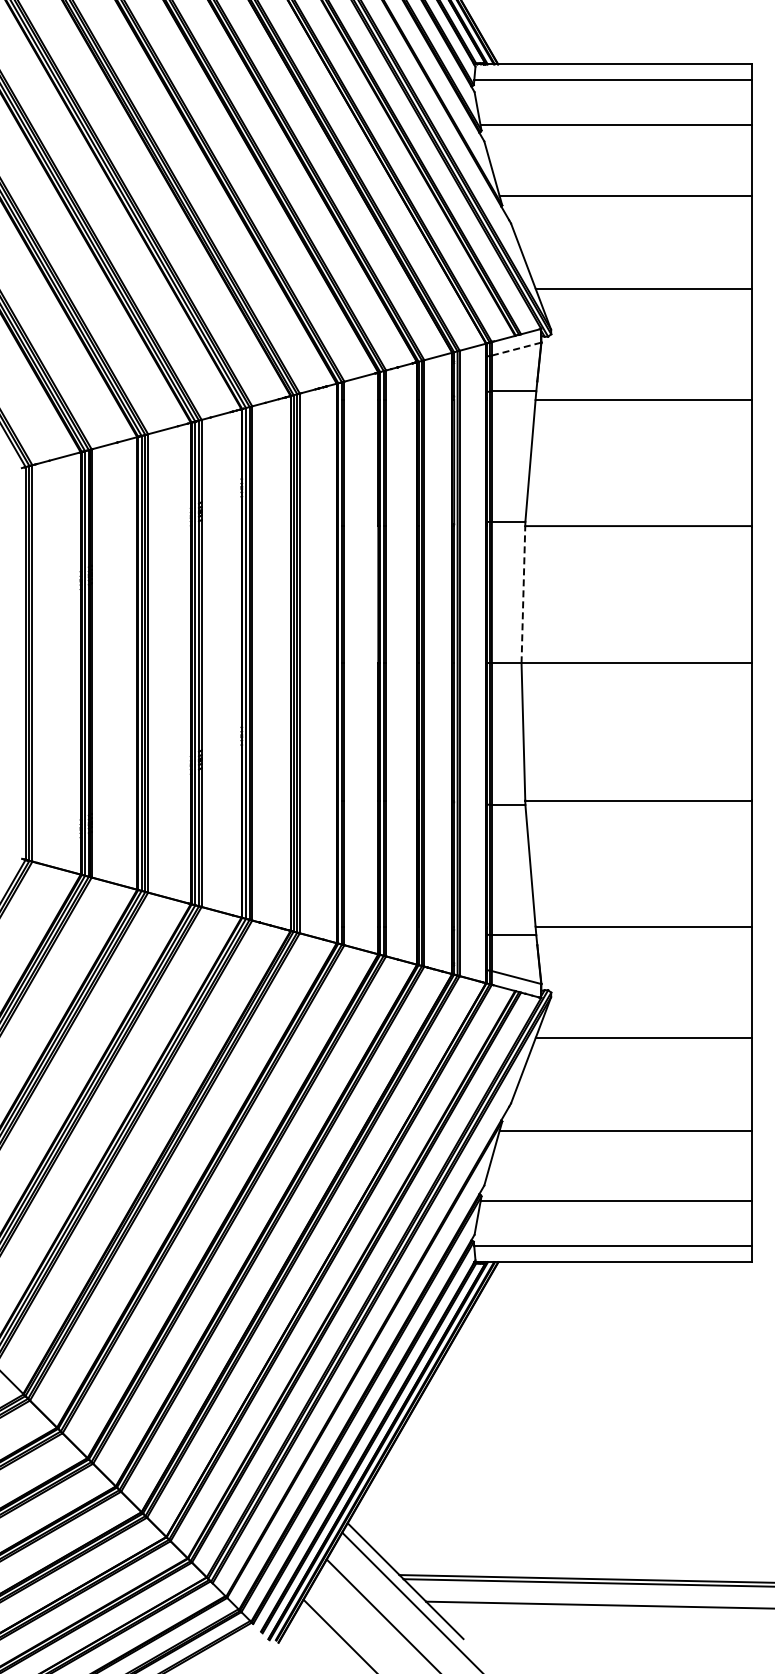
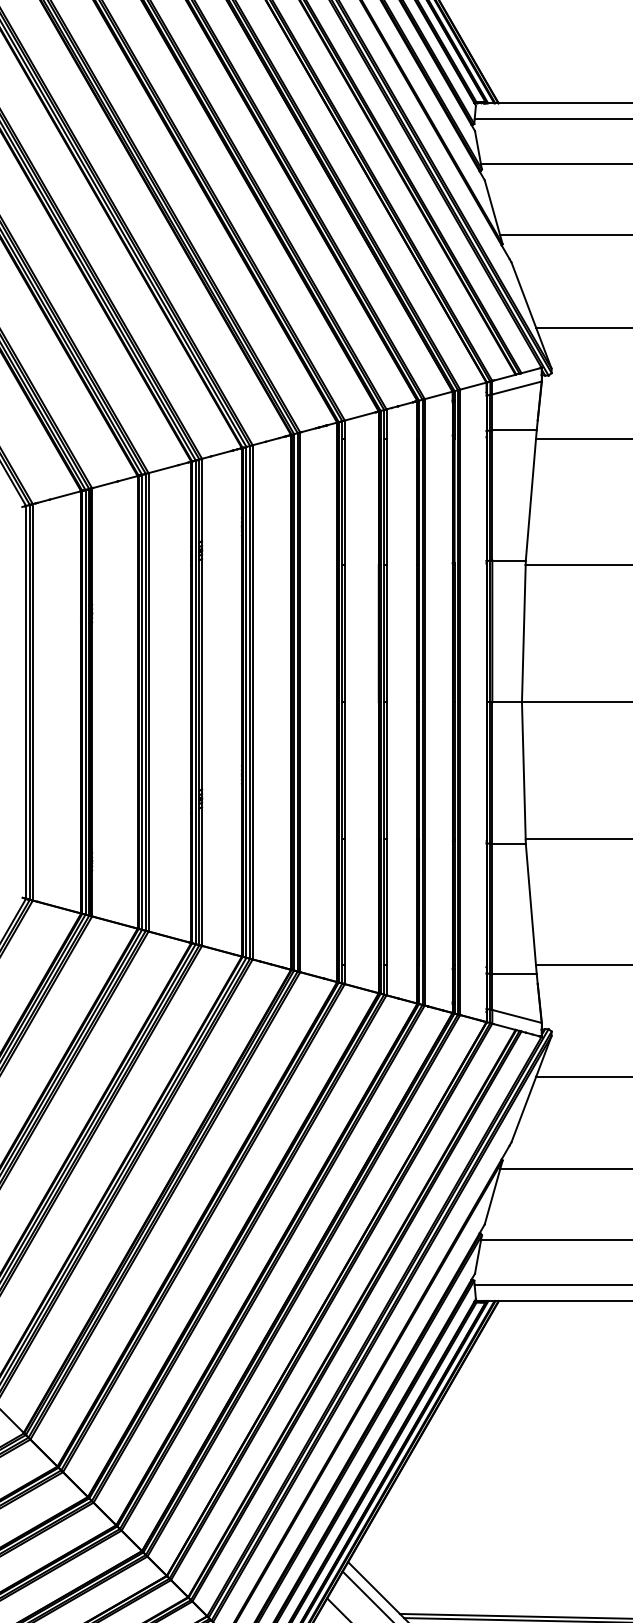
line: (516, 349) -> (516, 388), dashed -> solid
line: (523, 594) -> (523, 633), dashed -> solid

